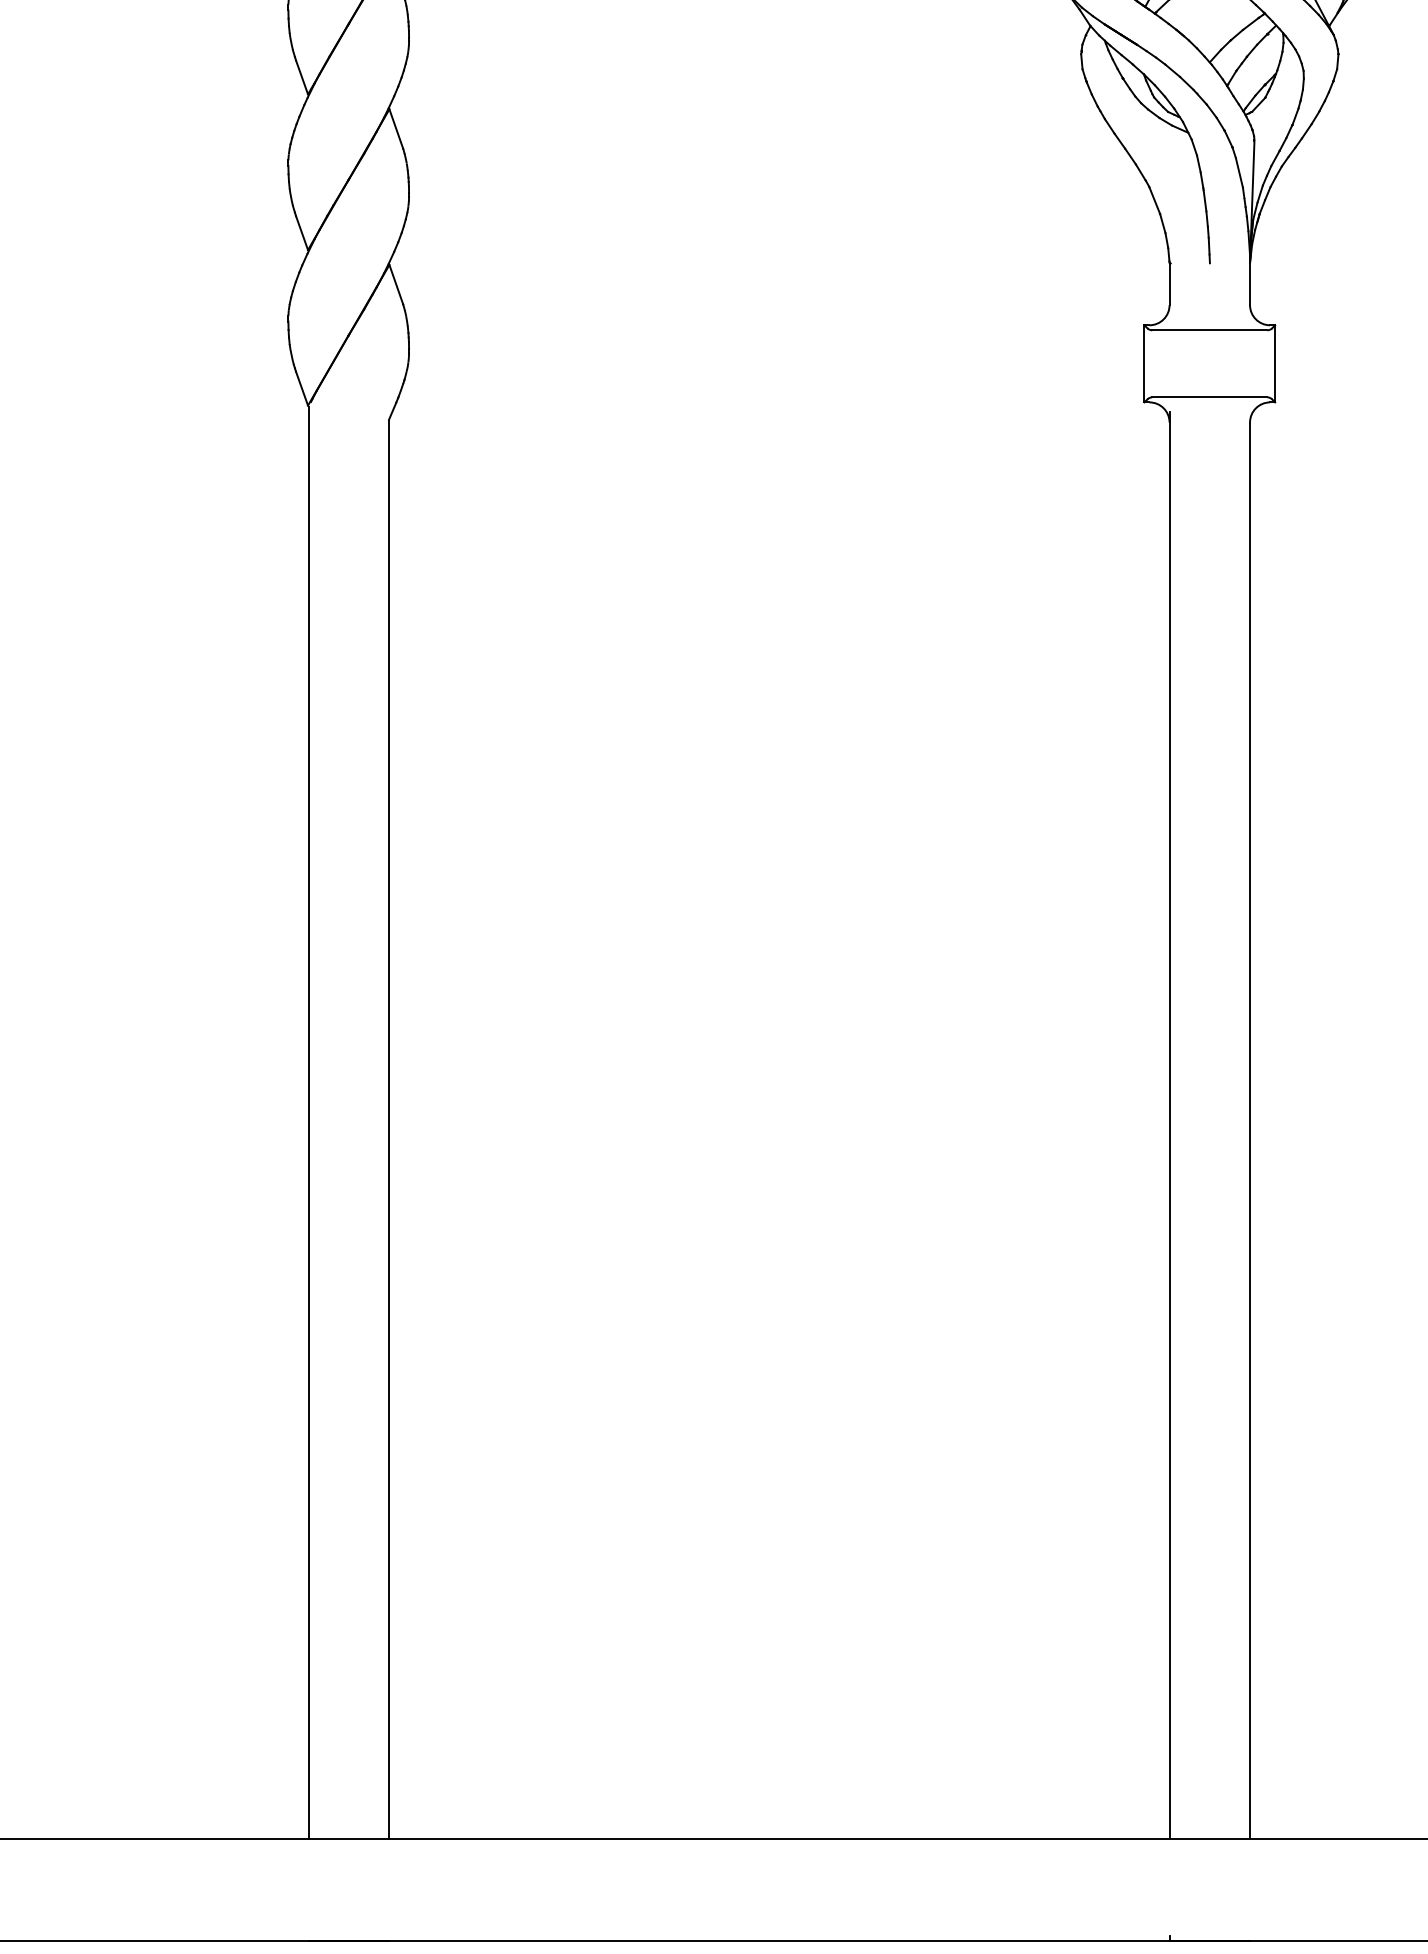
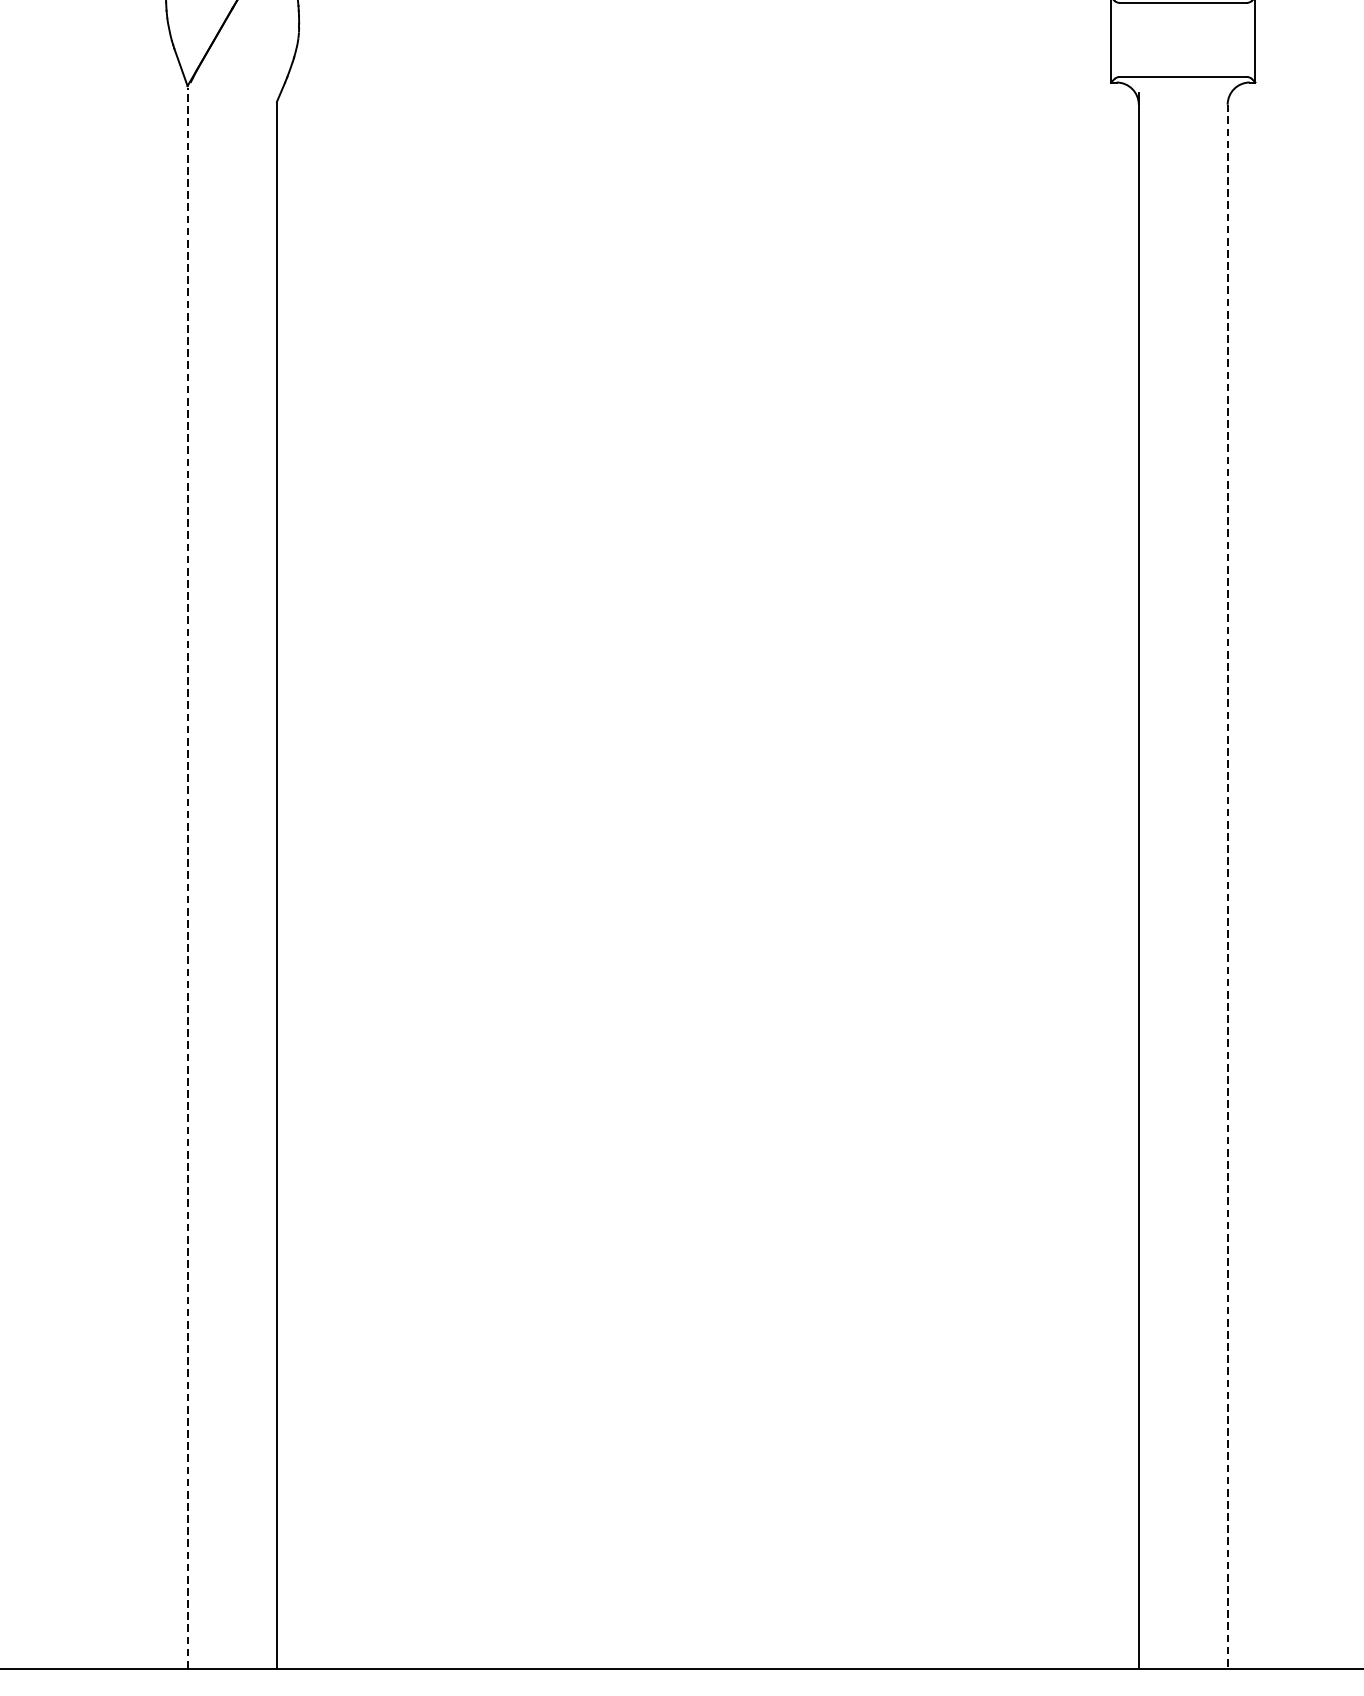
line: (308, 1122) -> (188, 877), solid -> dashed
line: (1250, 1129) -> (1228, 885), solid -> dashed

